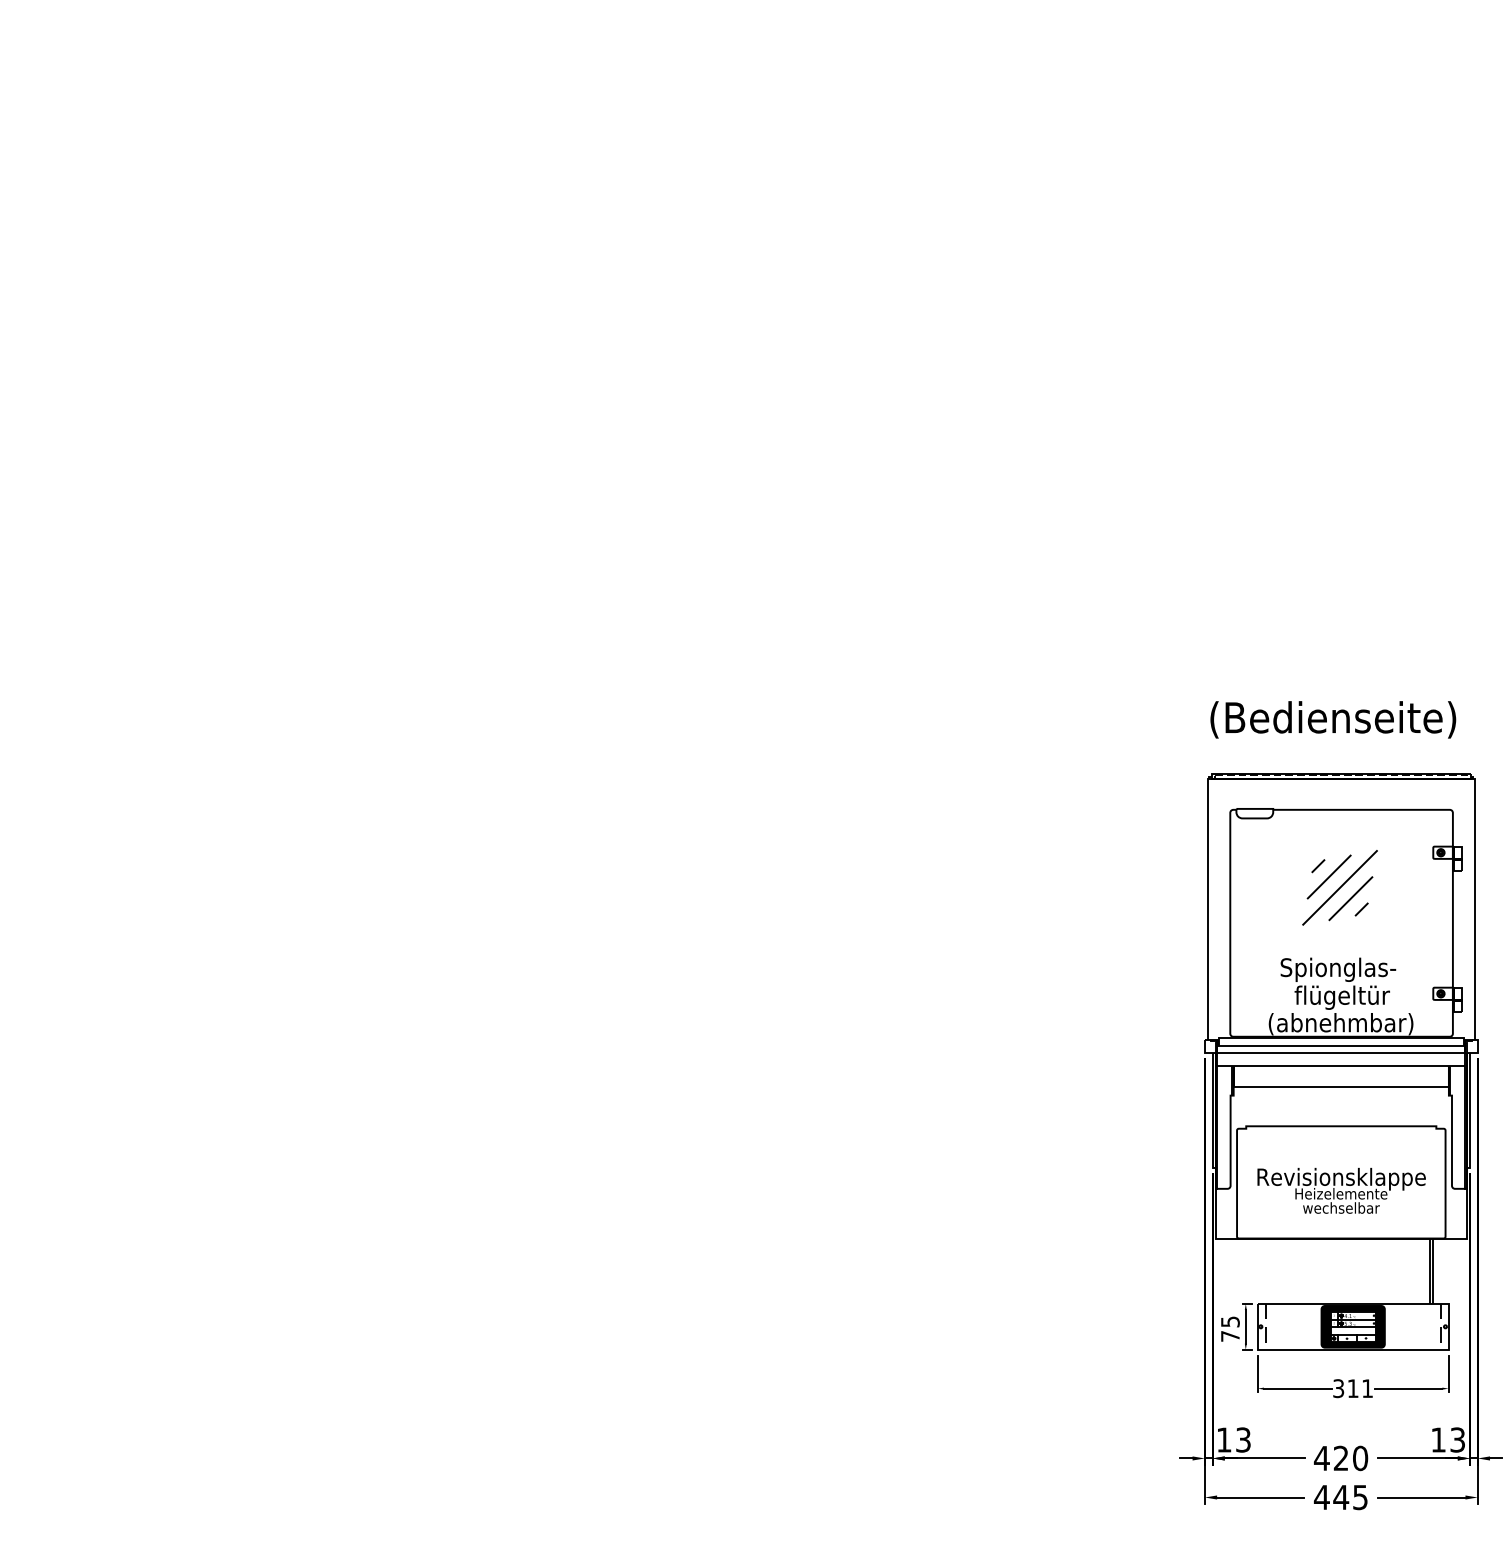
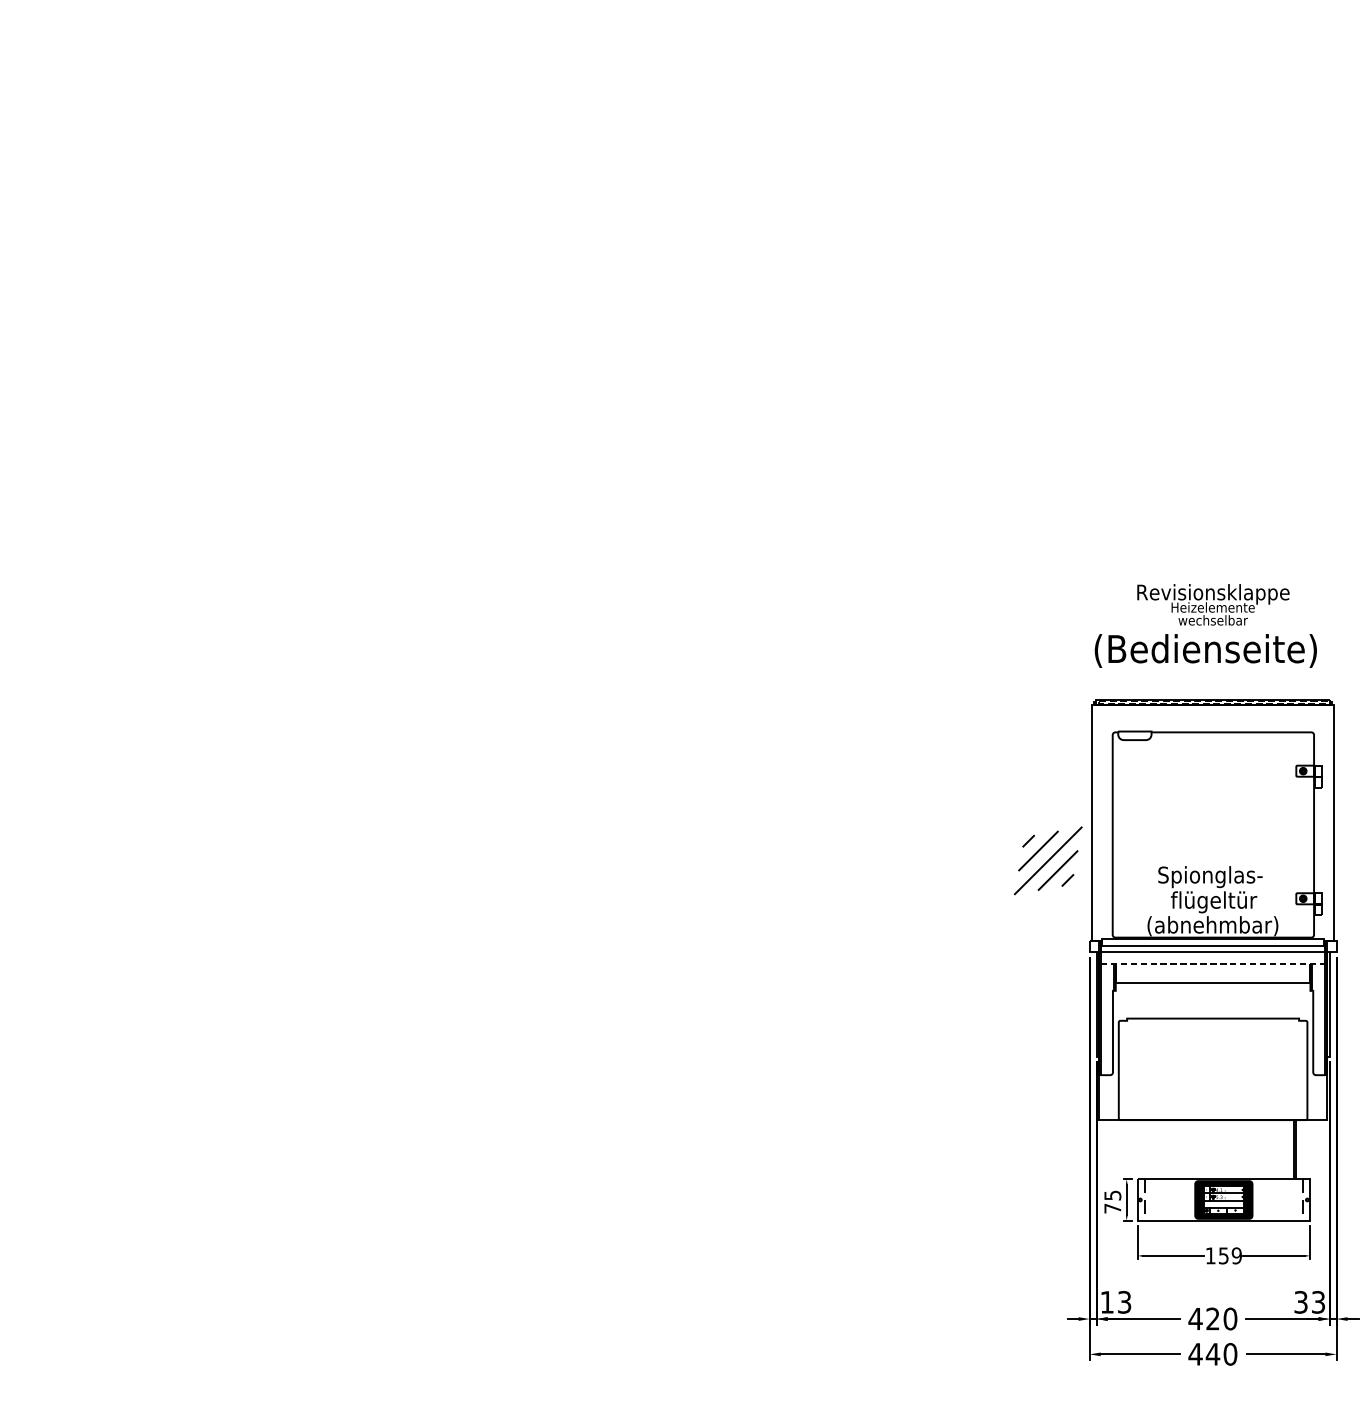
part: (1339, 887) -> (1047, 860), moved
line: (1341, 1066) -> (1213, 964), solid -> dashed
text: (1341, 1190) -> (1213, 604), moved
text: (1353, 1388) -> (1224, 1255), 311 -> 159
text: (1438, 1439) -> (1301, 1301), 13 -> 33
text: (1360, 1497) -> (1230, 1354), 445 -> 440

